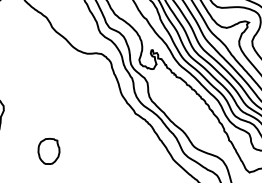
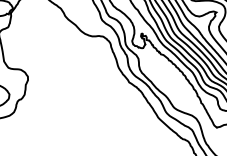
part: (48, 151) -> (62, 111), removed

